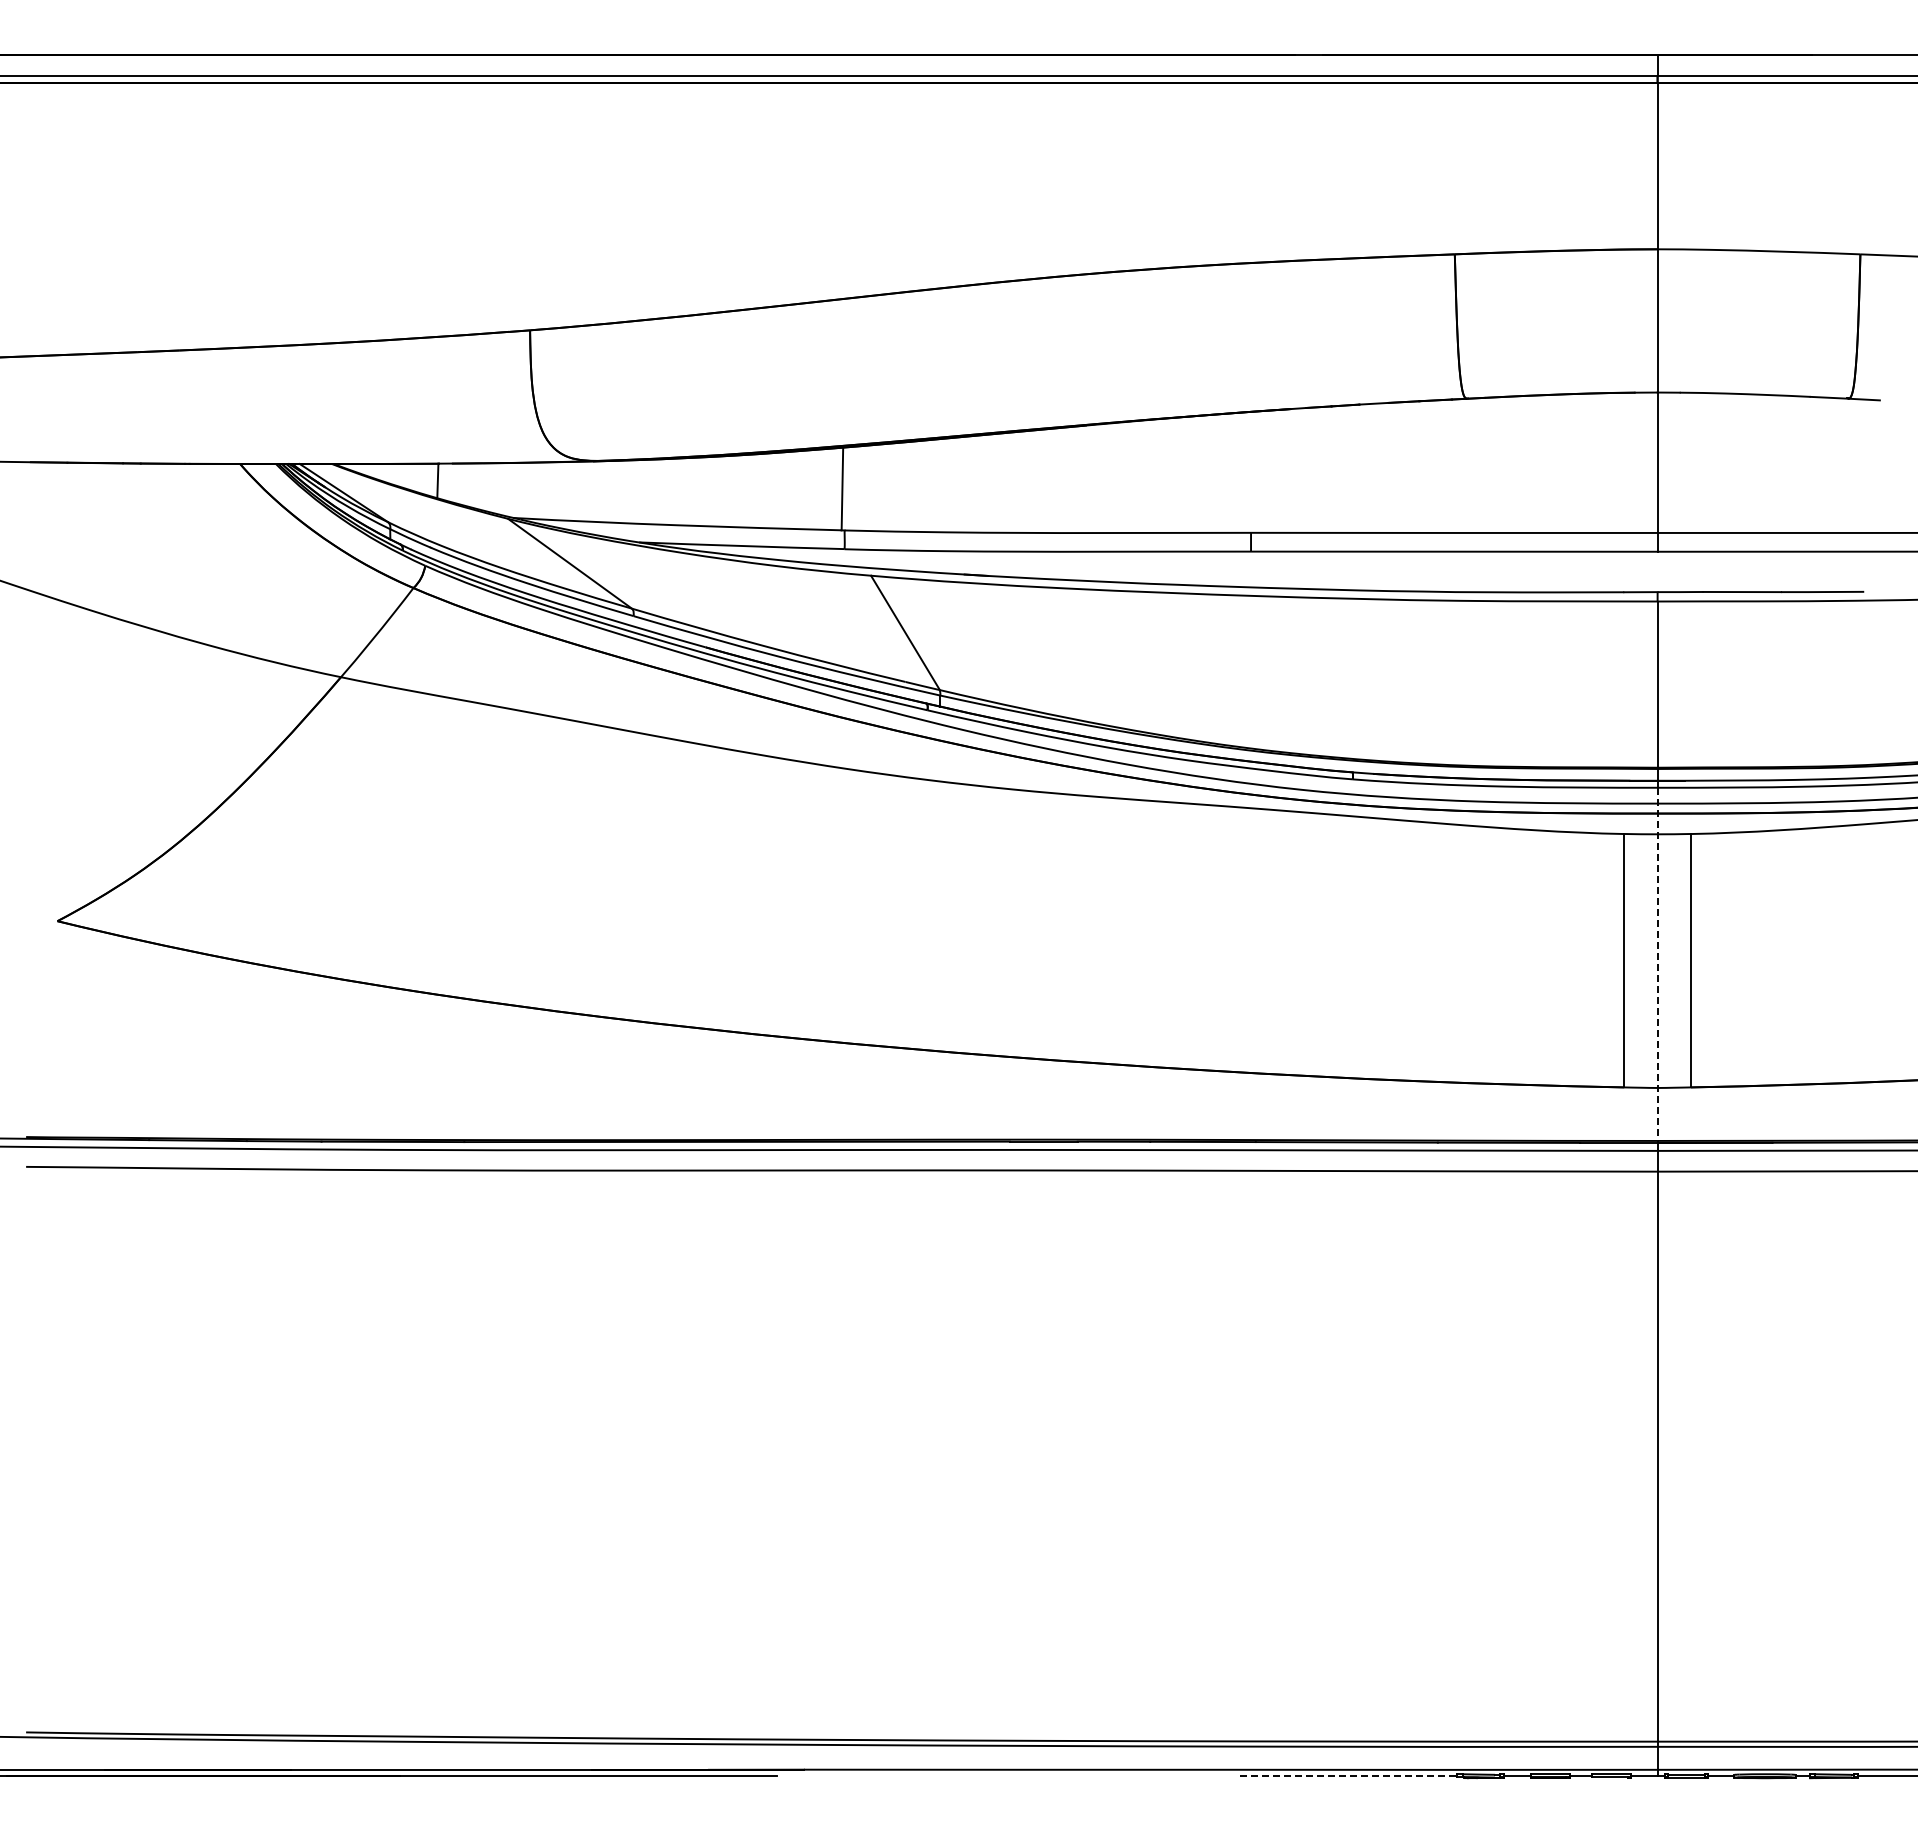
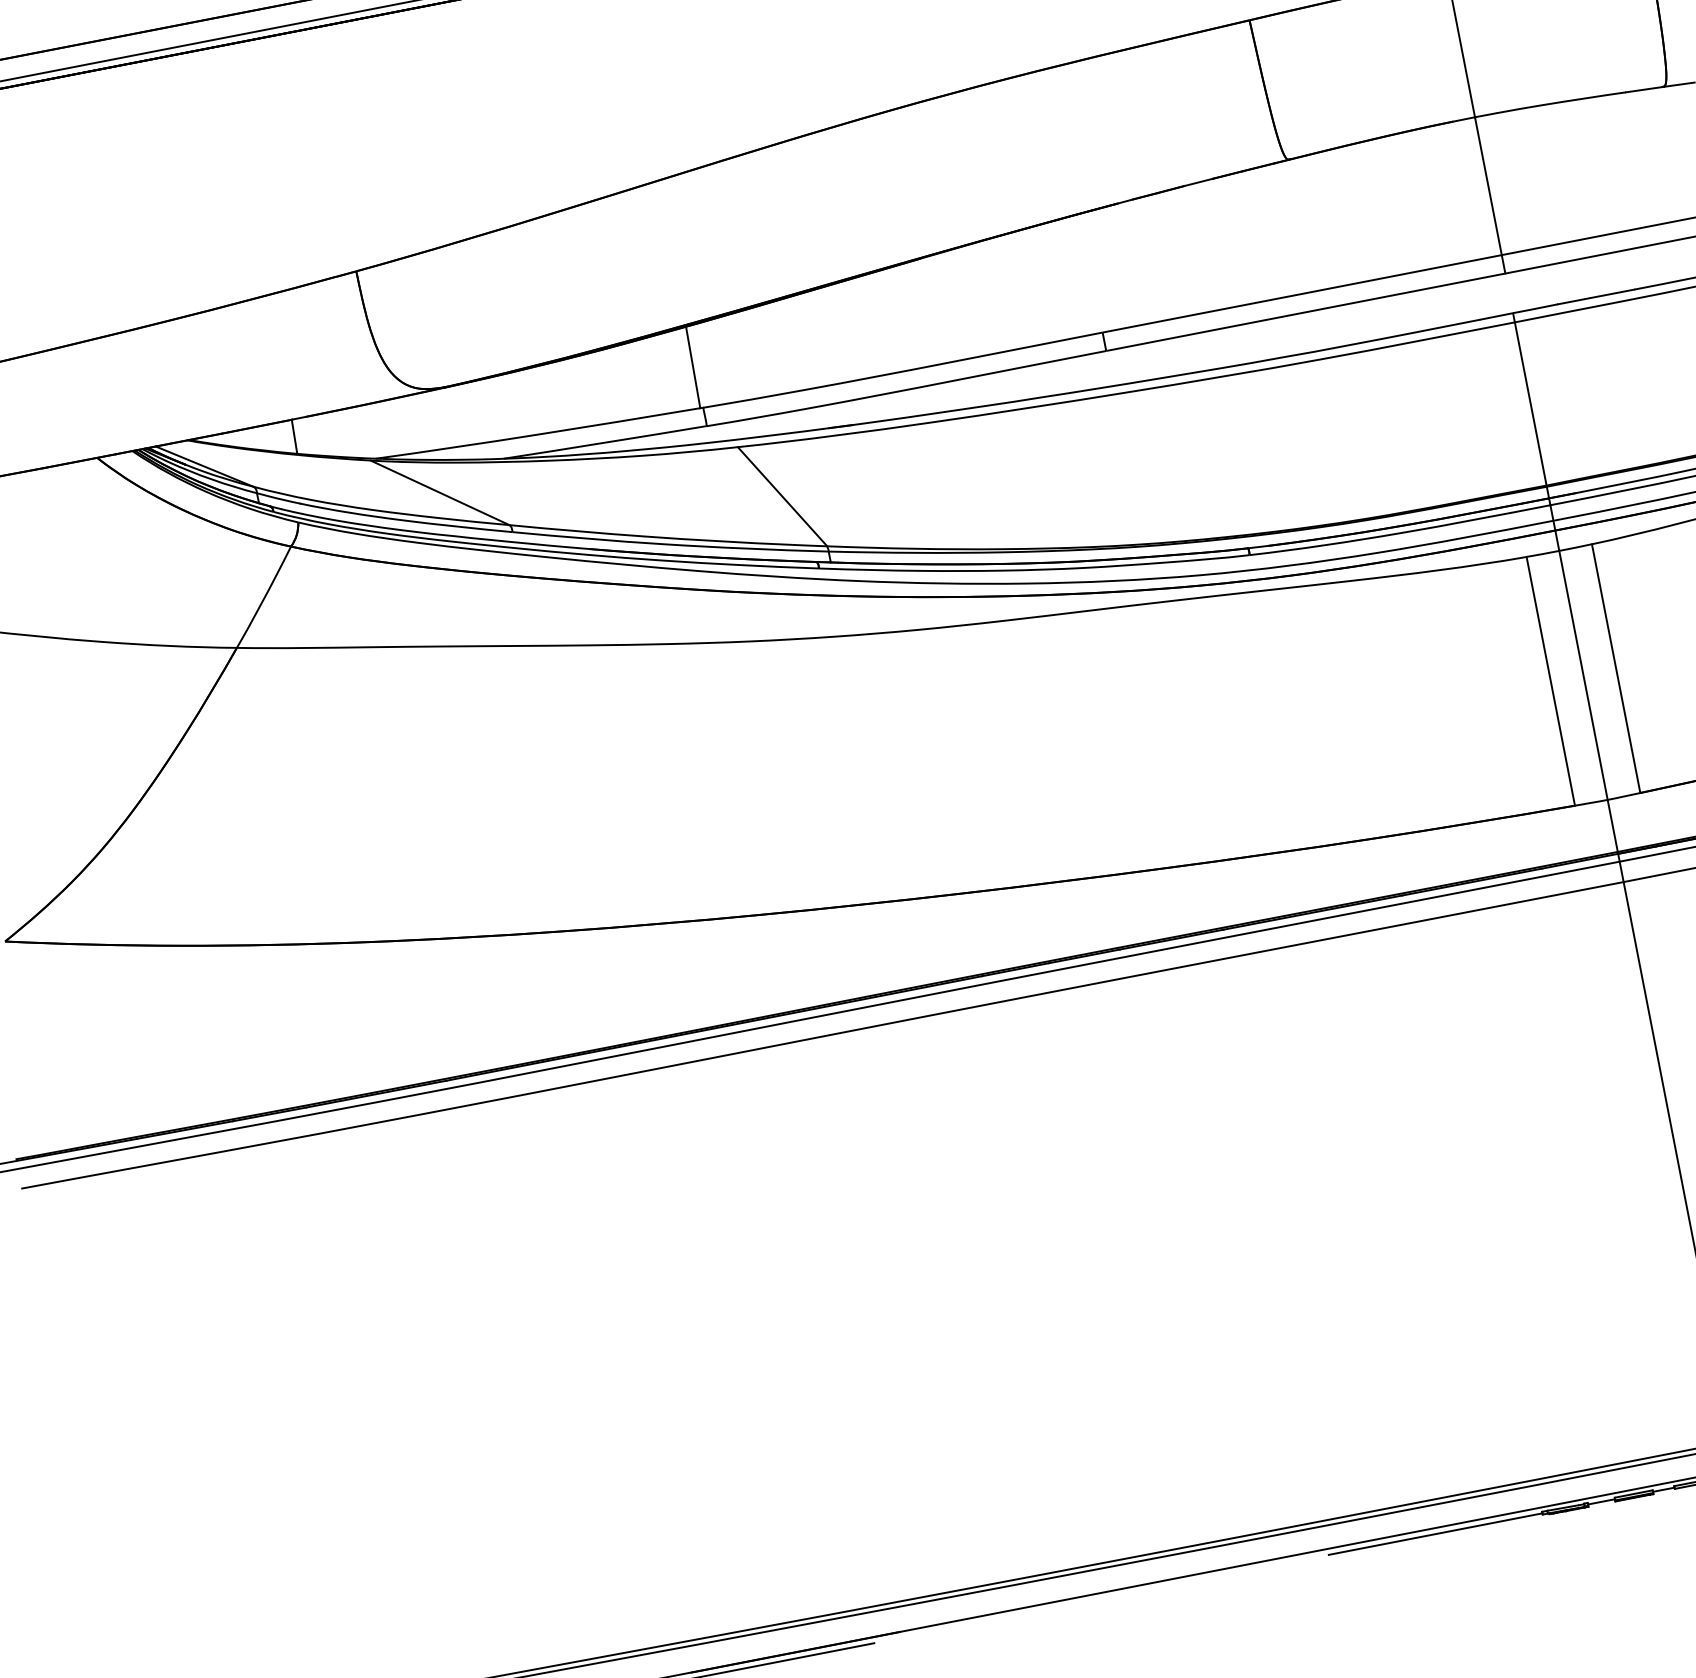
line: (1657, 965) -> (1584, 679), dashed -> solid
line: (1348, 1775) -> (1435, 1533), dashed -> solid

